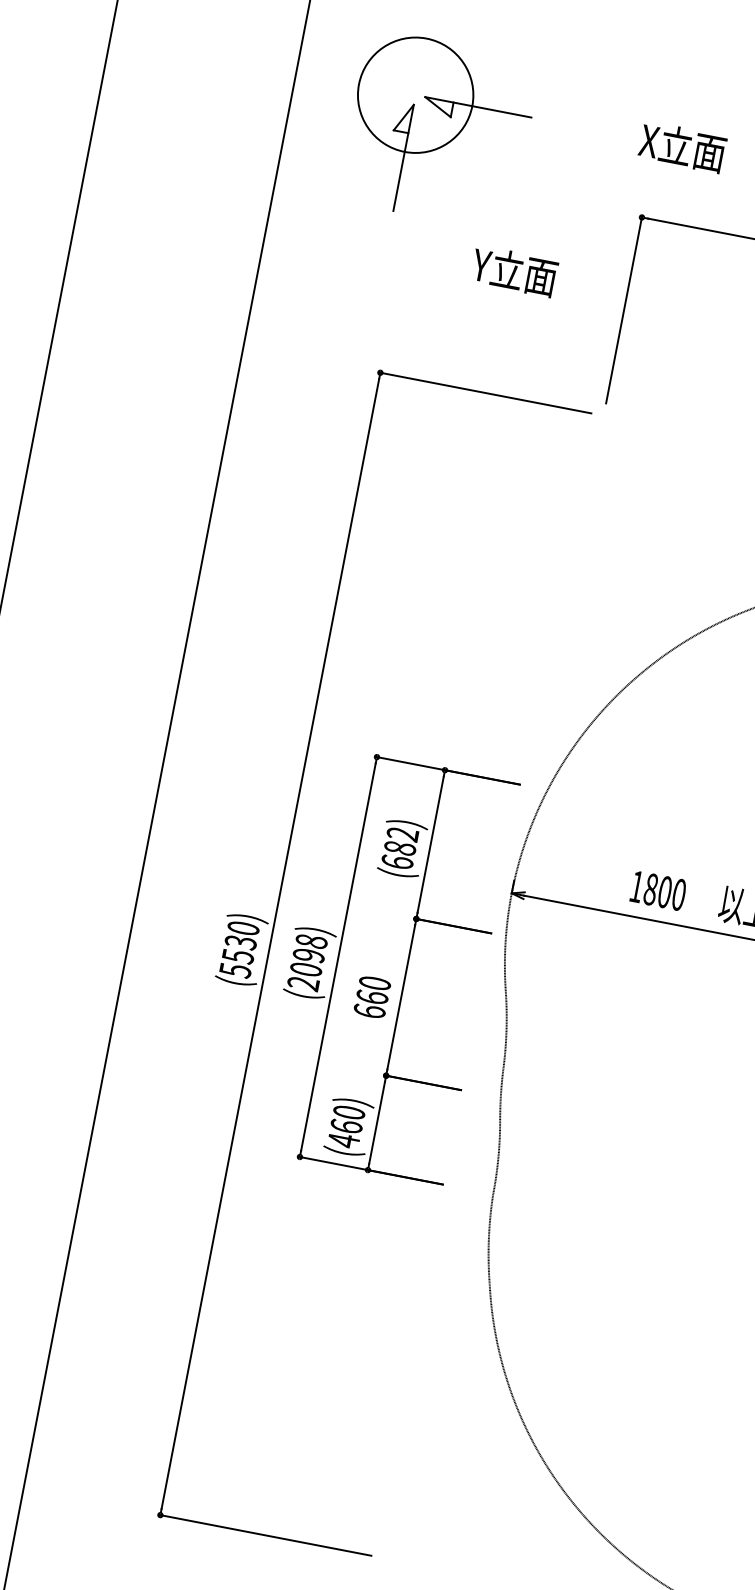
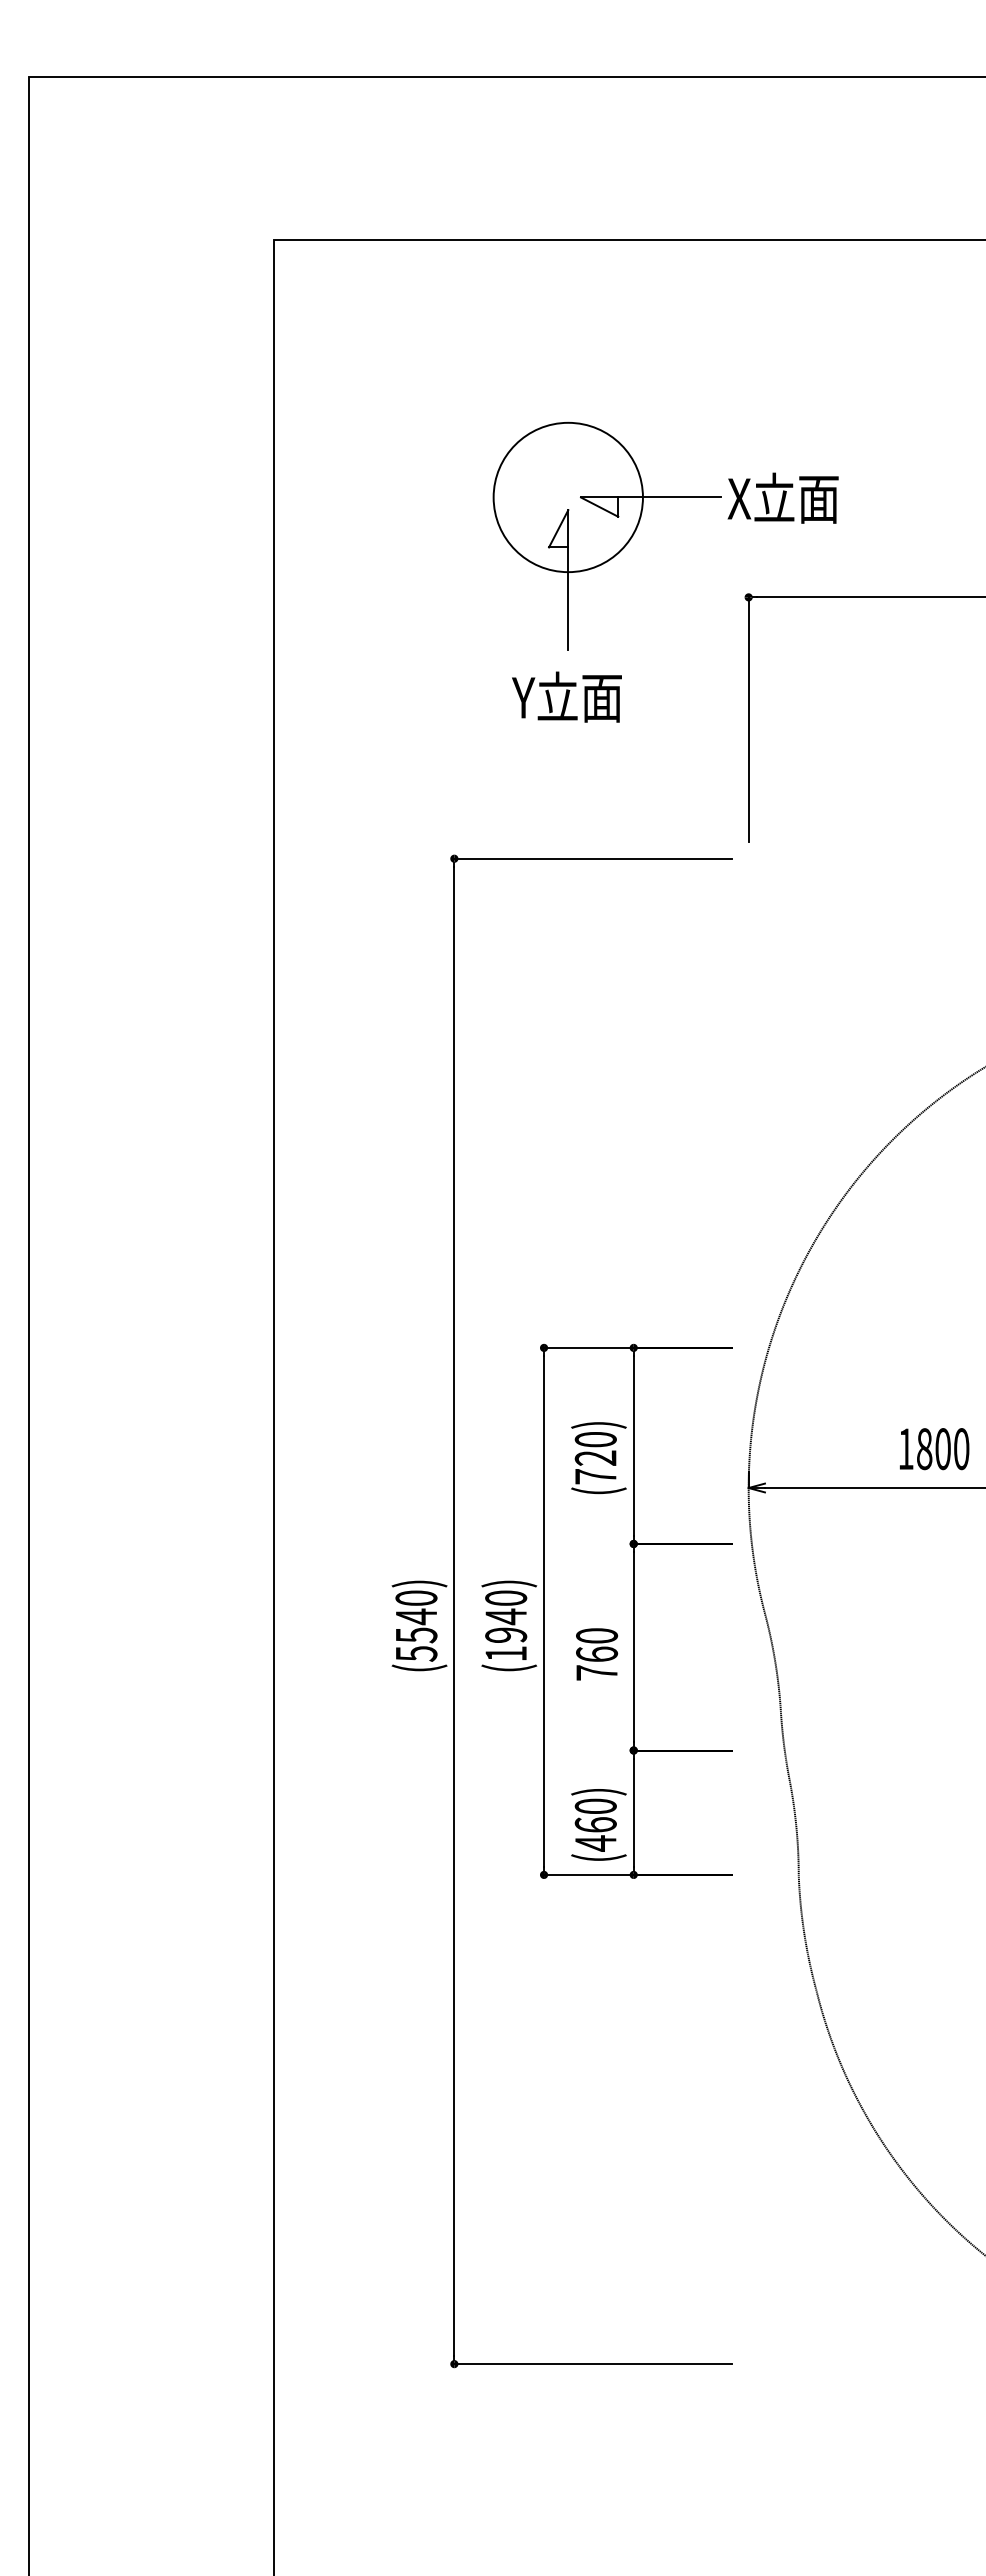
part: (439, 129) -> (606, 535), moved
text: (514, 270) -> (566, 696), moved
text: (399, 848) -> (595, 1458), (682) -> (720)
text: (240, 942) -> (416, 1616), (5530) -> (5540)
text: (307, 962) -> (506, 1625), (2098) -> (1940)
text: (370, 1011) -> (597, 1672), 660 -> 760

